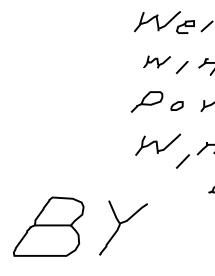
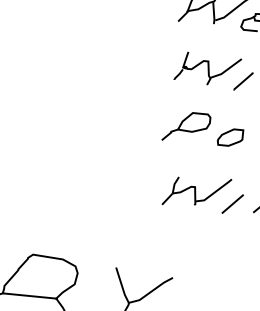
part: (157, 61) -> (208, 68), size x1.67
part: (176, 105) -> (229, 136), size x1.43
line: (182, 161) -> (232, 203), moved

